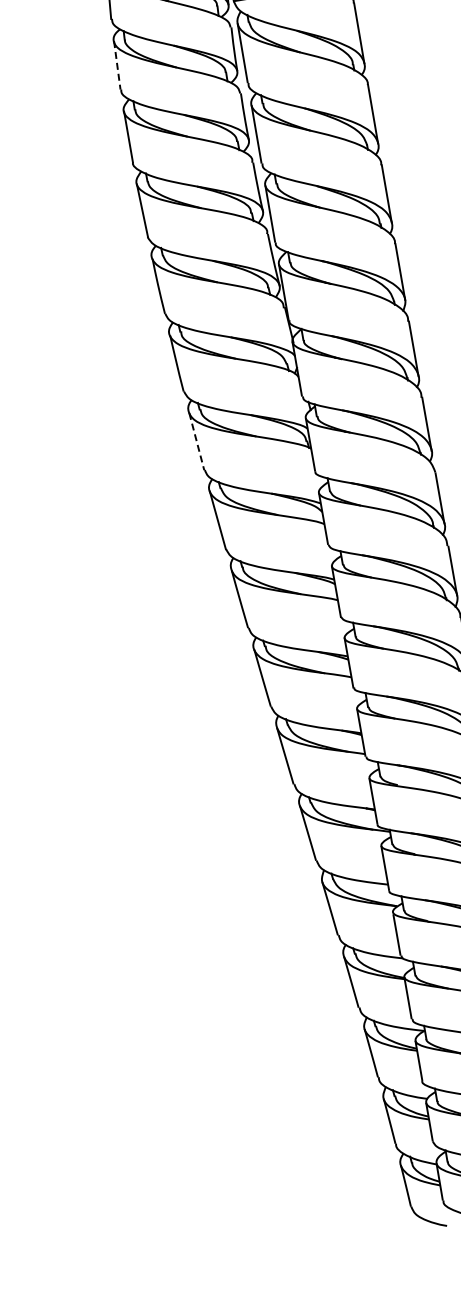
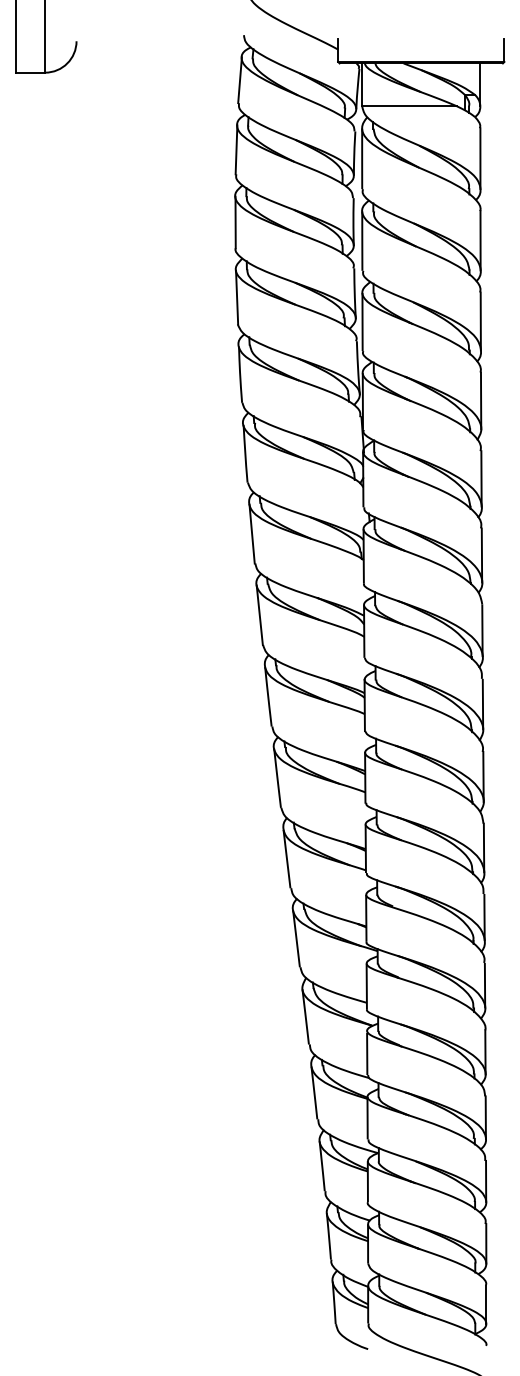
line: (117, 65) -> (236, 150), dashed -> solid
line: (197, 441) -> (252, 534), dashed -> solid

